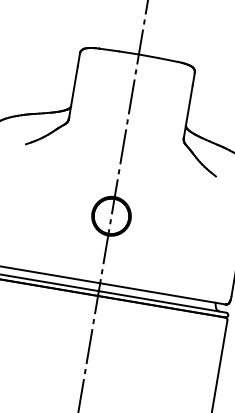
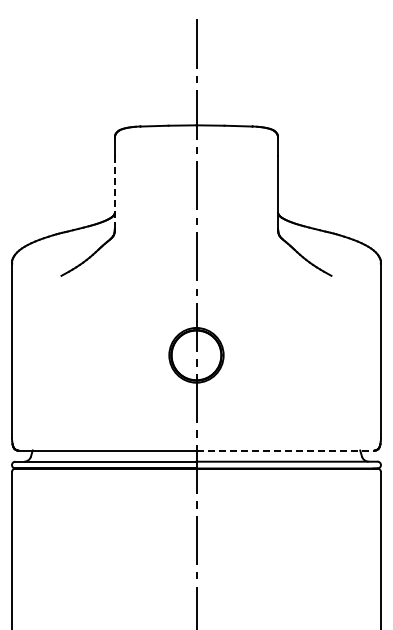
line: (73, 91) -> (114, 192), solid -> dashed
line: (163, 293) -> (286, 450), solid -> dashed

